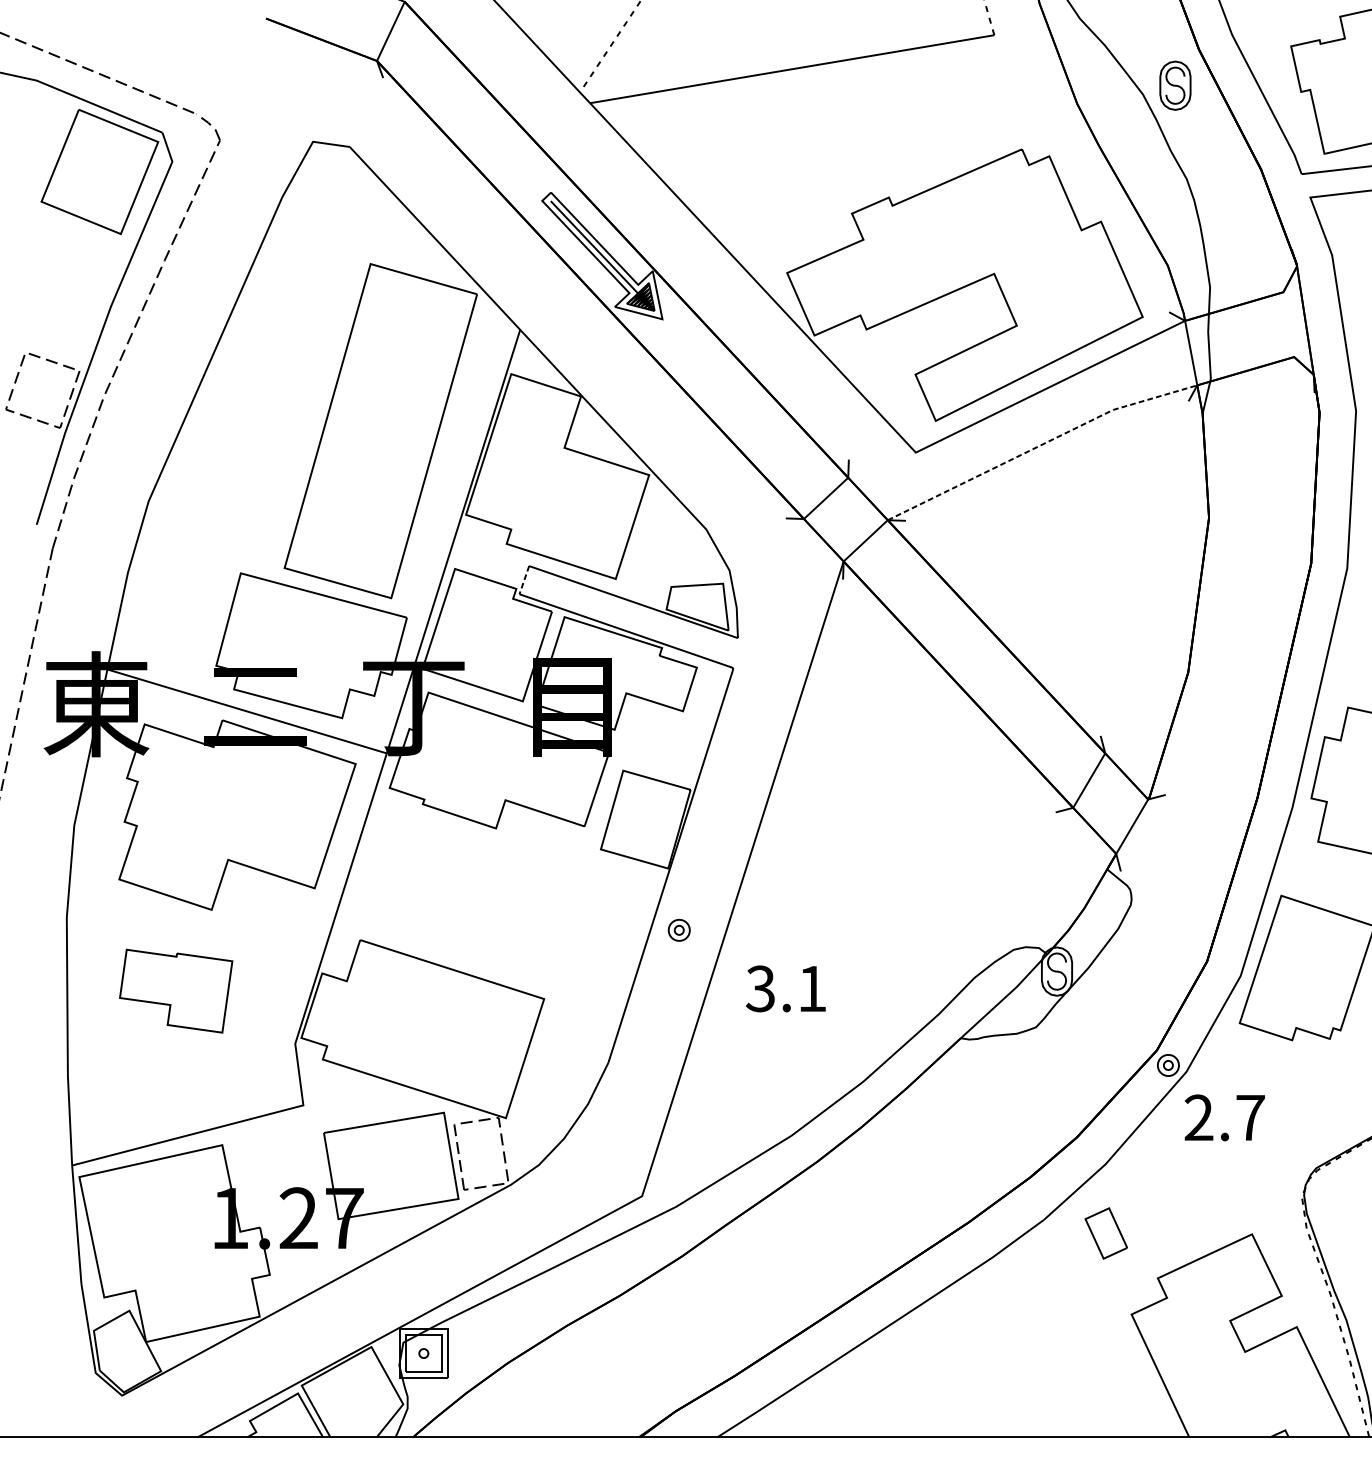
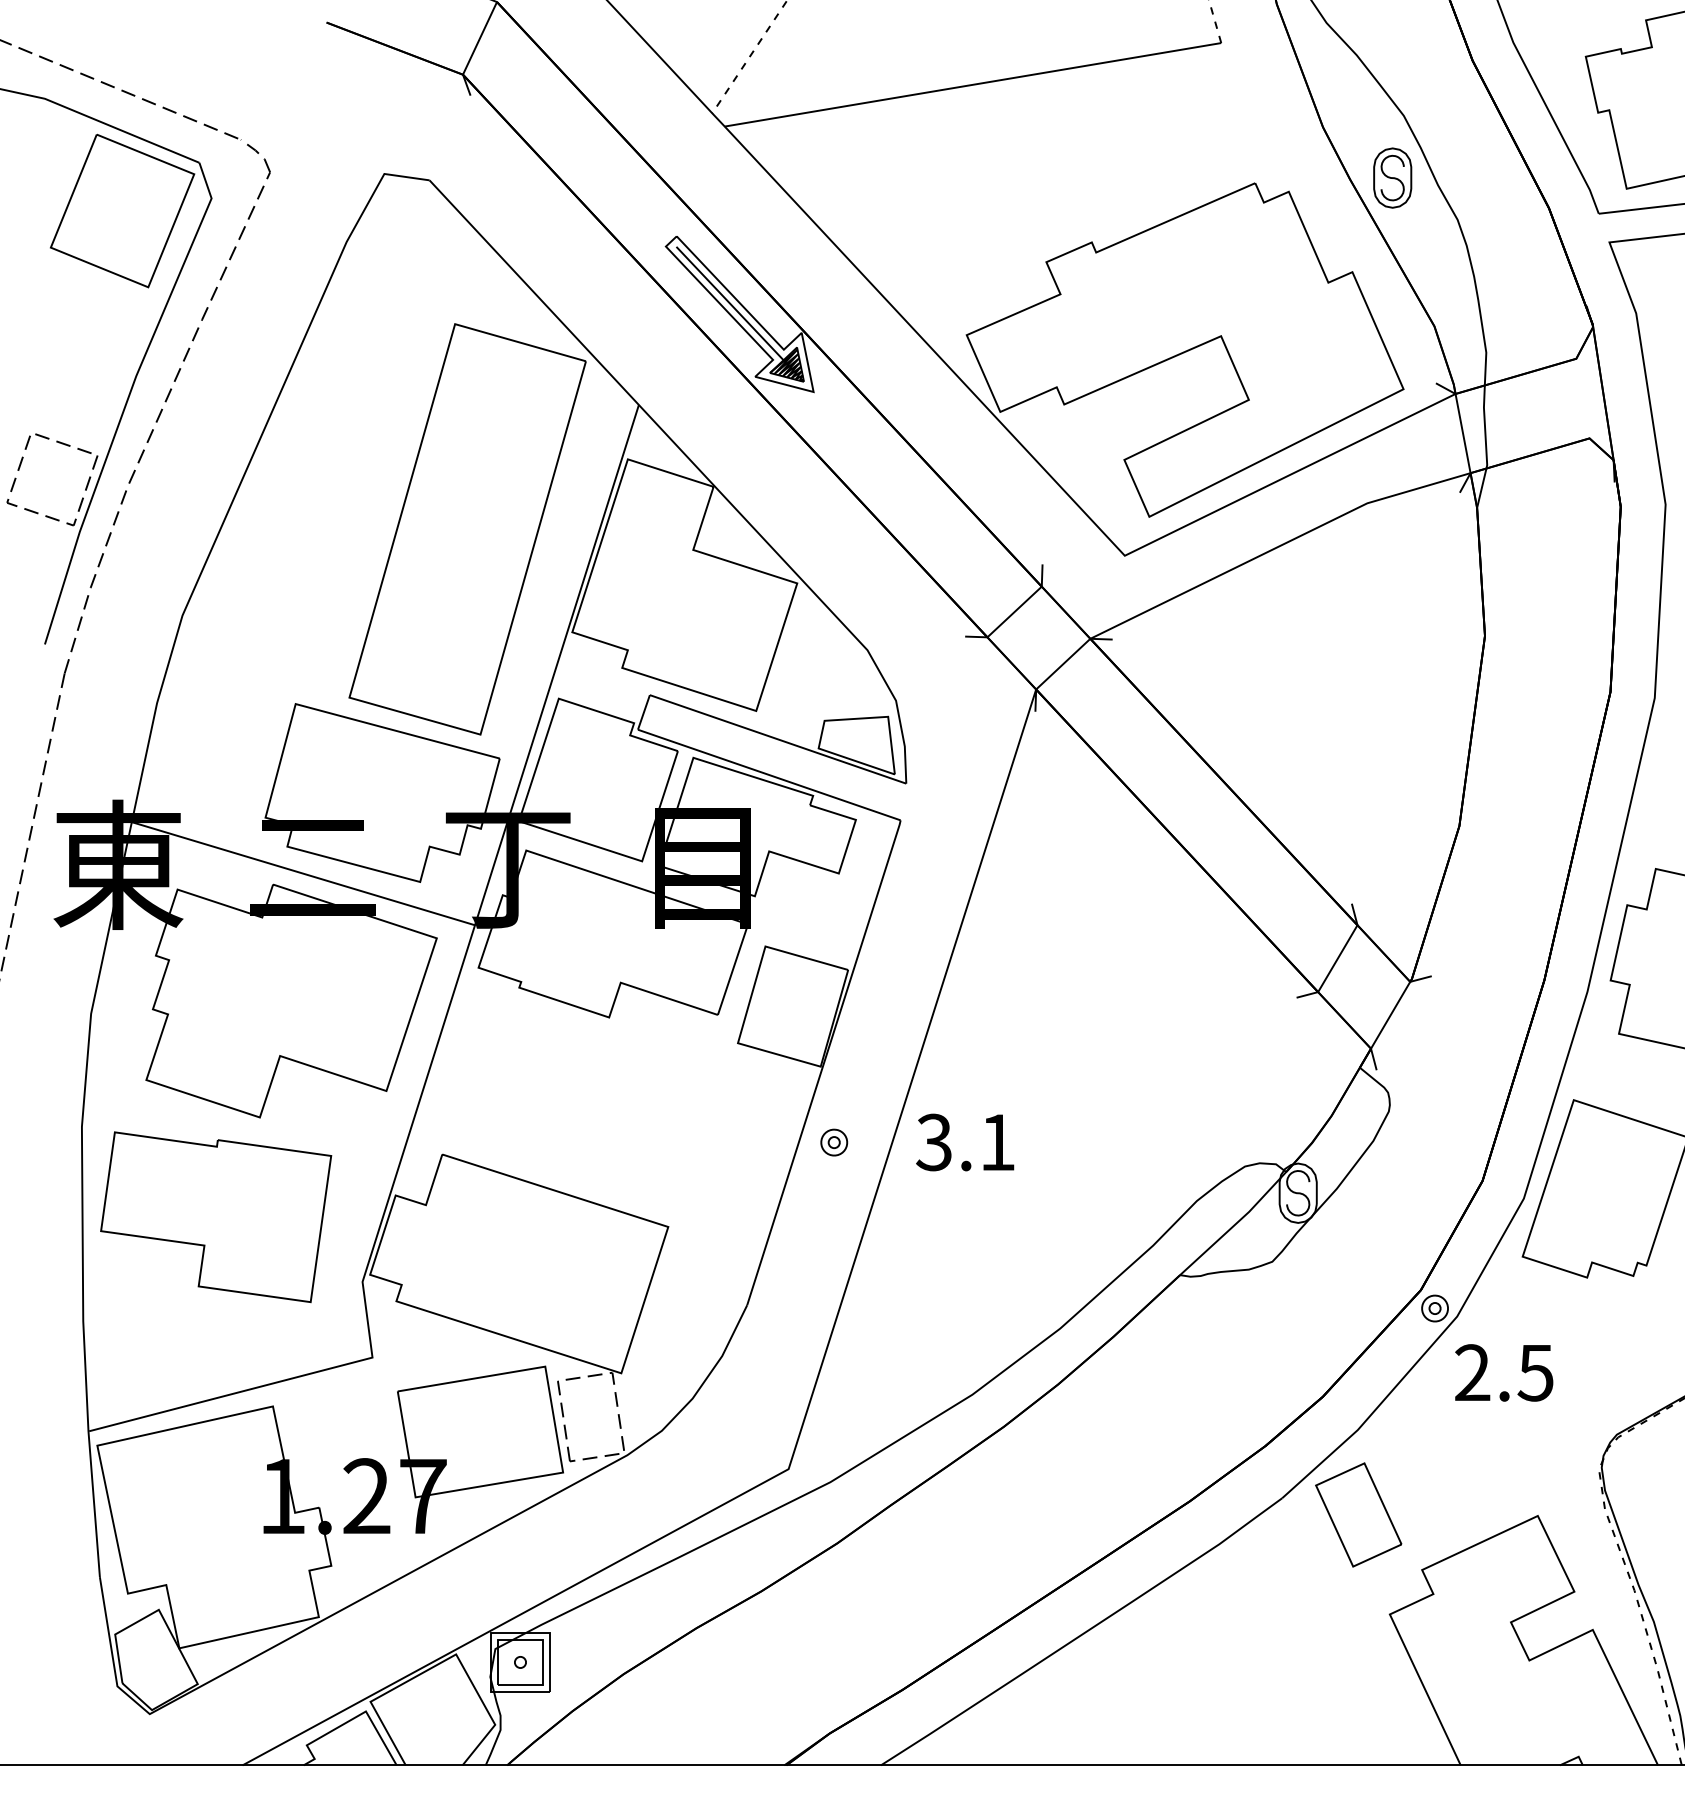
part: (1175, 85) -> (1392, 177), moved
line: (1040, 445) -> (1277, 547), dashed -> solid
line: (523, 580) -> (643, 712), dashed -> solid
text: (786, 988) -> (965, 1142), moved
part: (176, 991) -> (216, 1217), size x1.67
text: (1250, 1118) -> (1535, 1373), 2.7 -> 2.5
part: (1106, 1233) -> (1358, 1514), size x1.67

